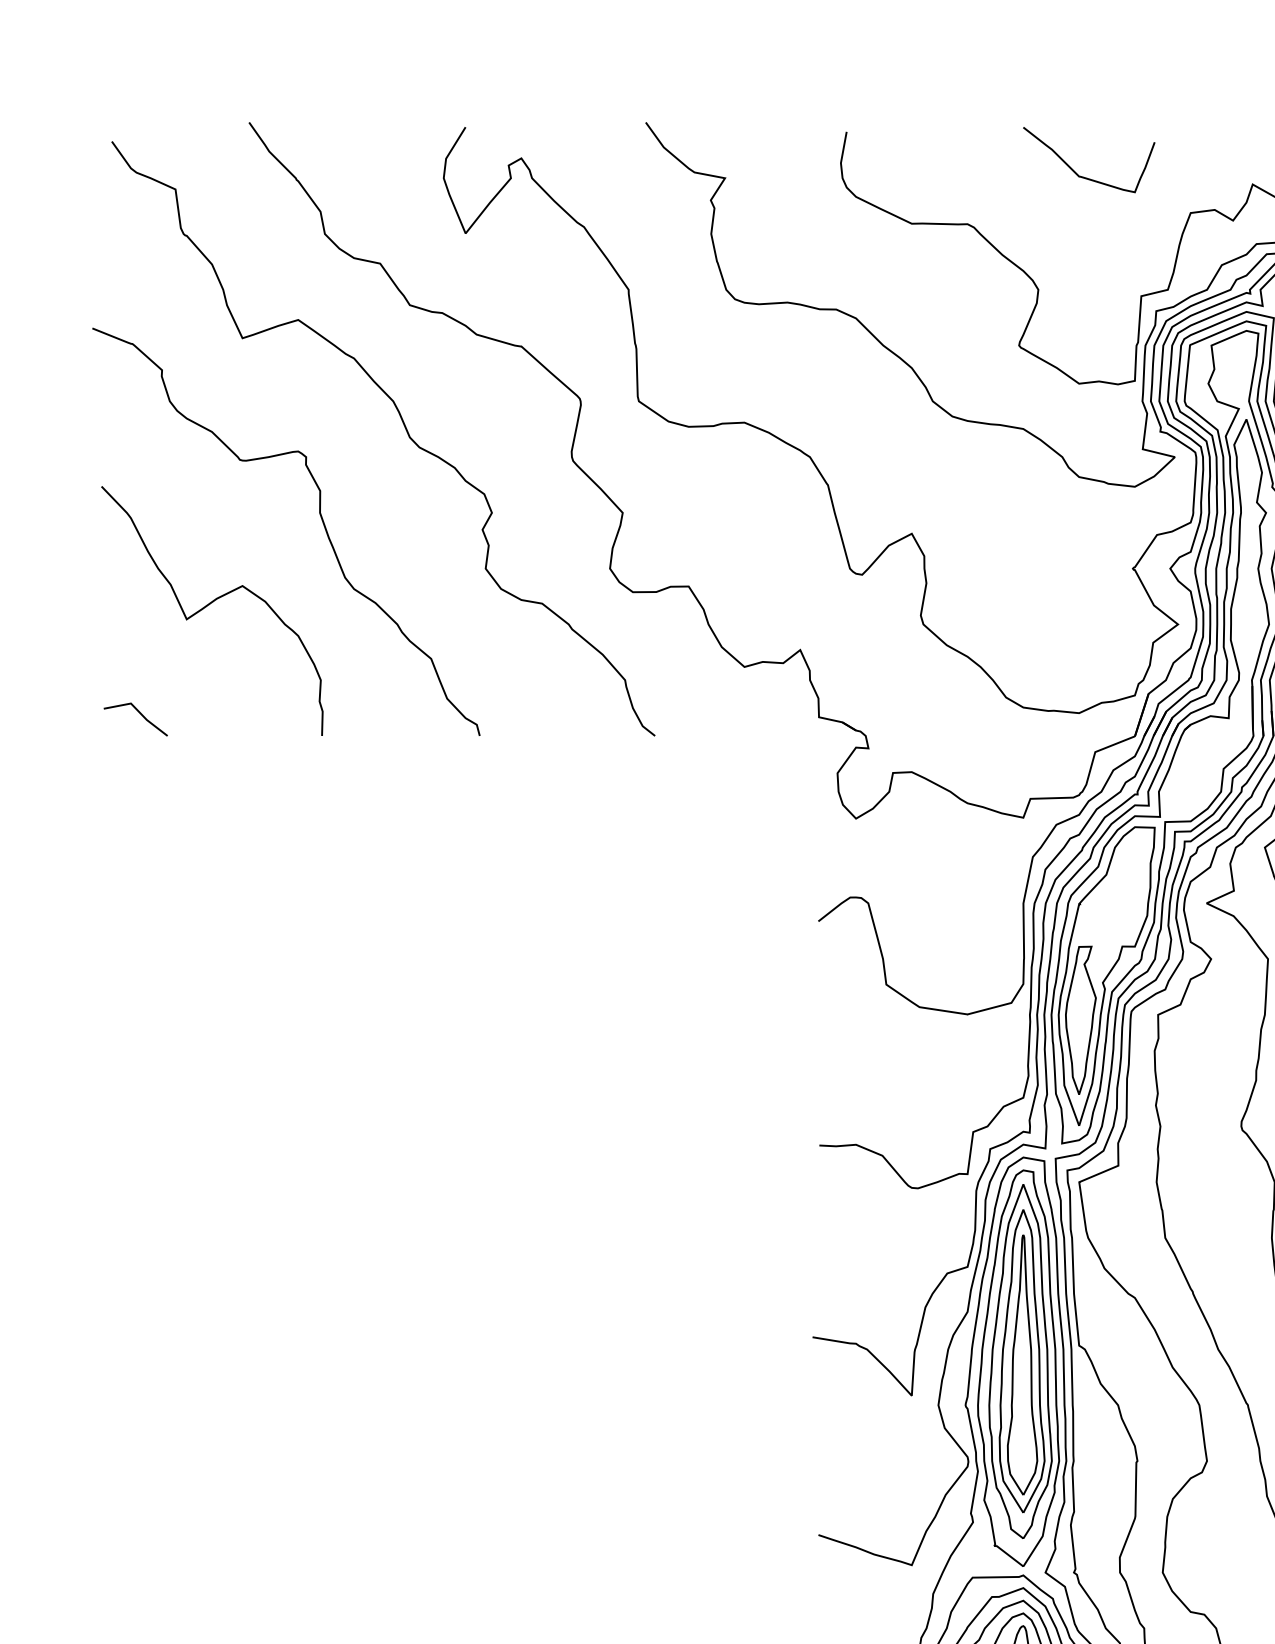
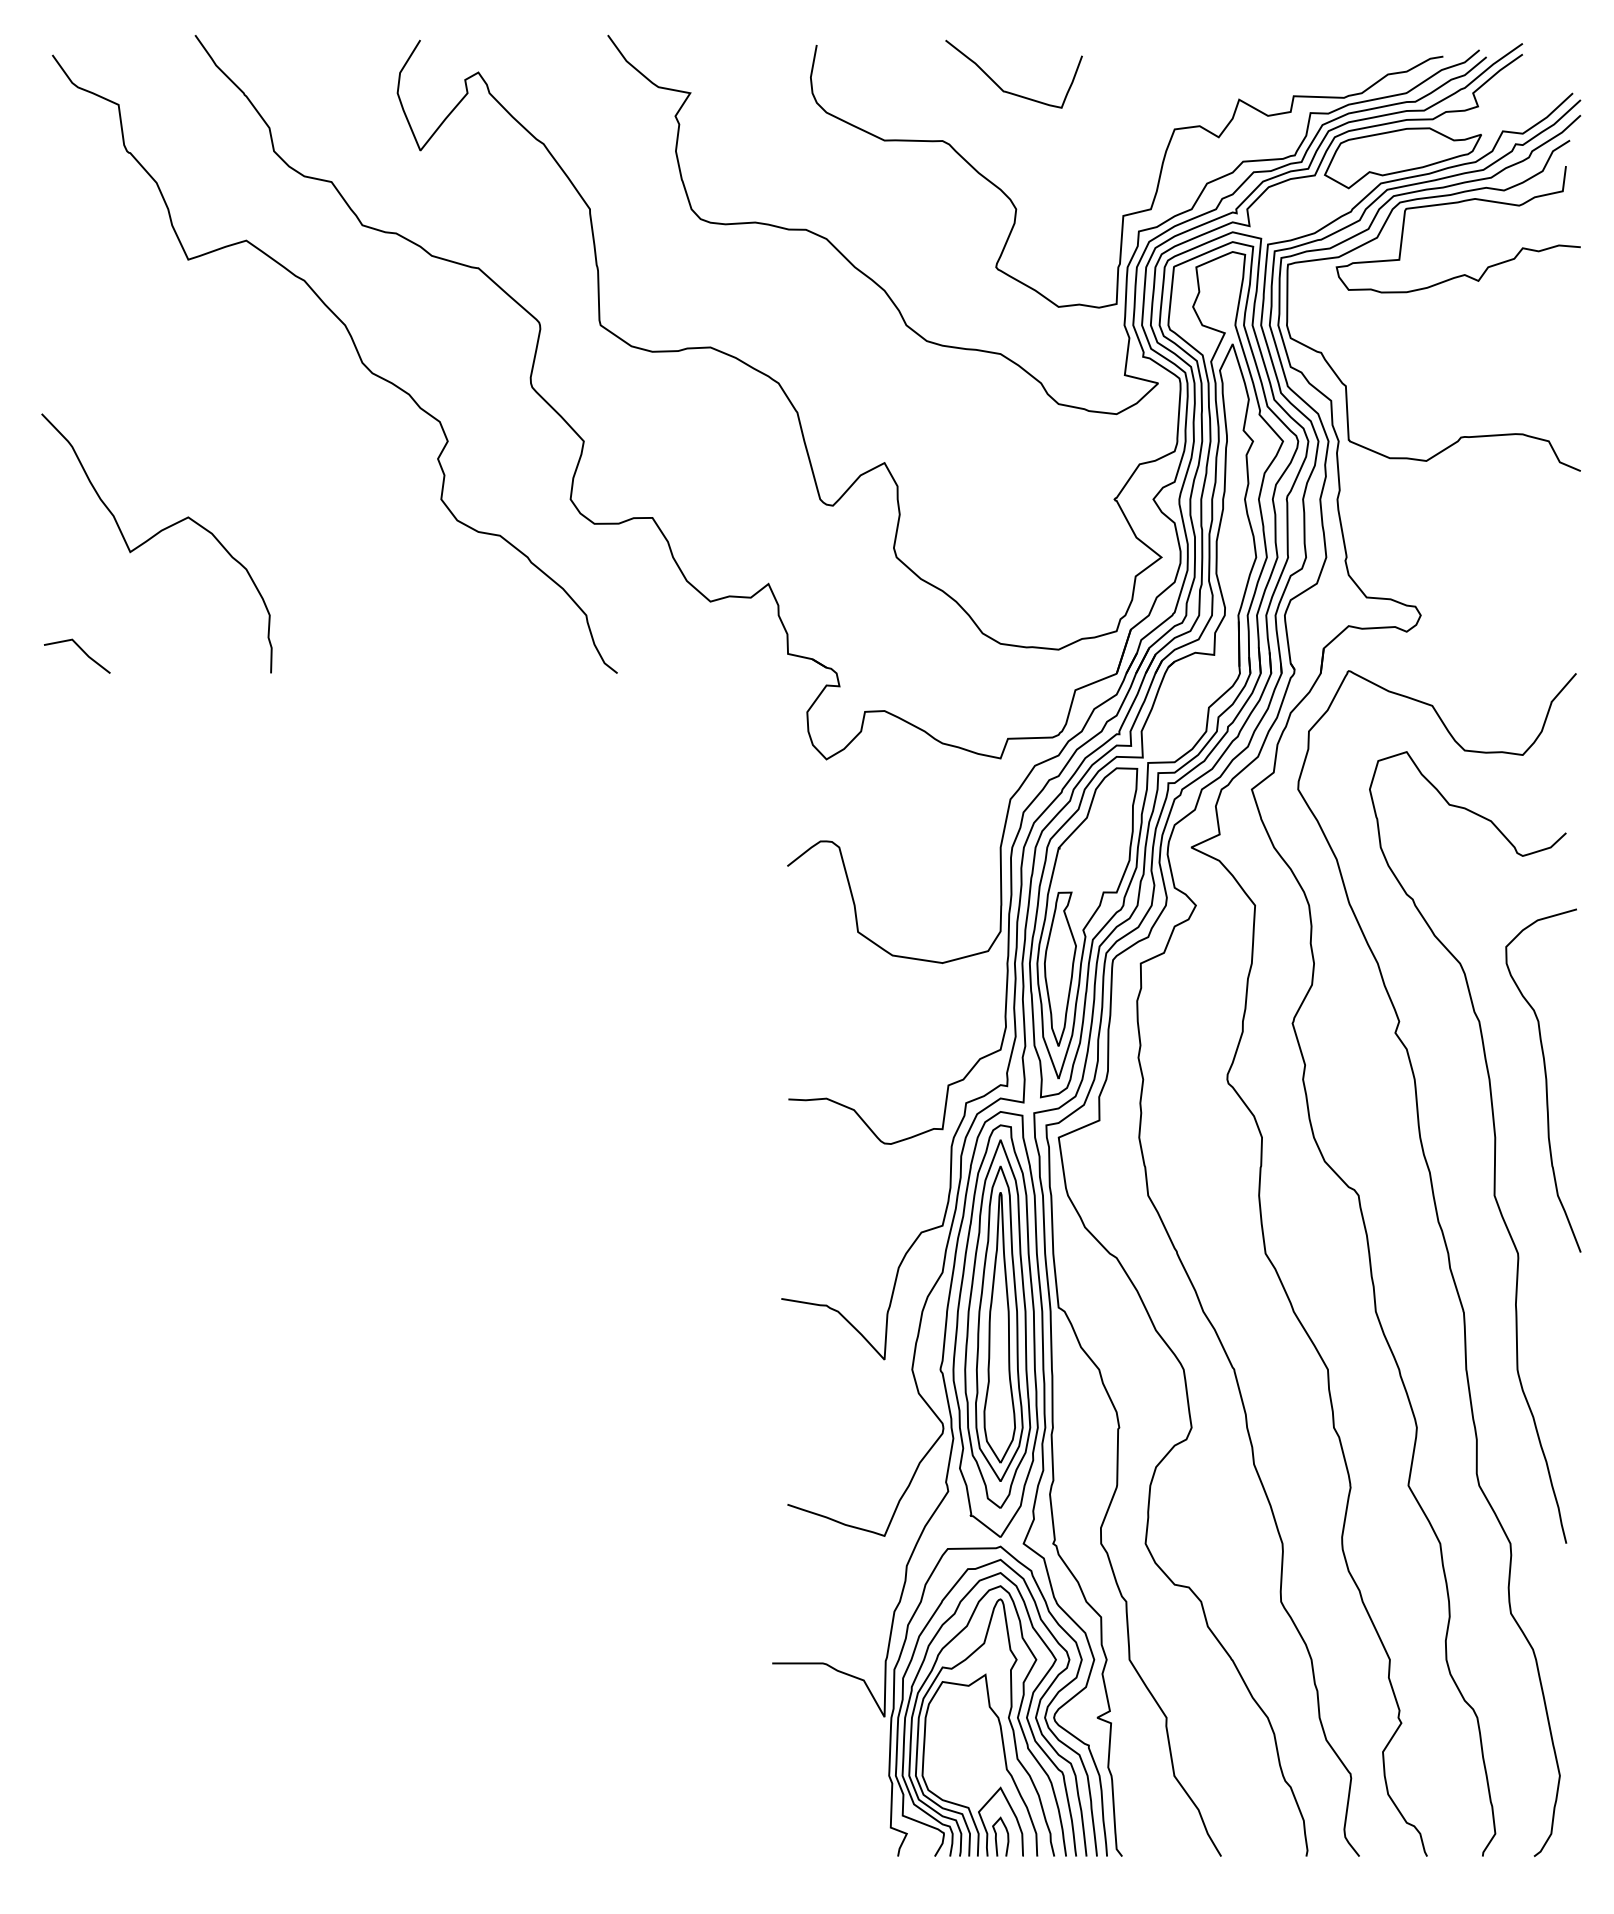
curve: (1076, 171) -> (1000, 86), moved
curve: (321, 520) -> (270, 449), removed

